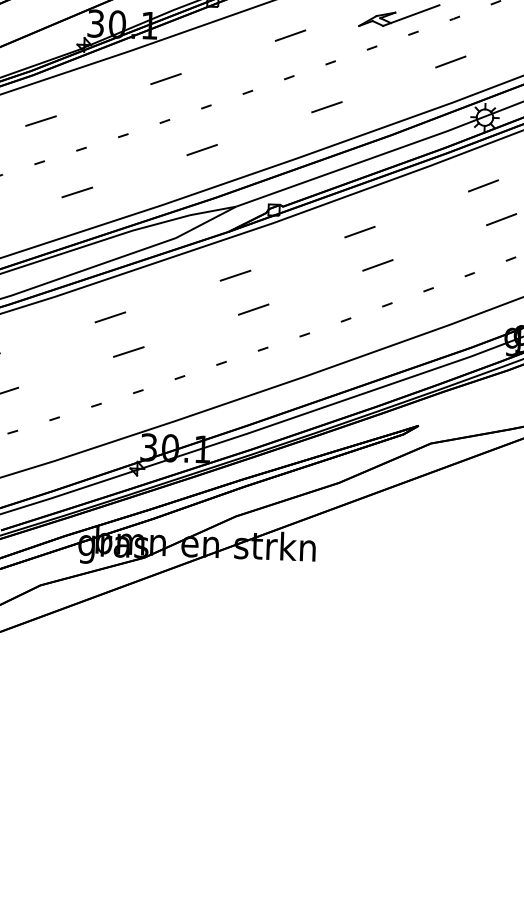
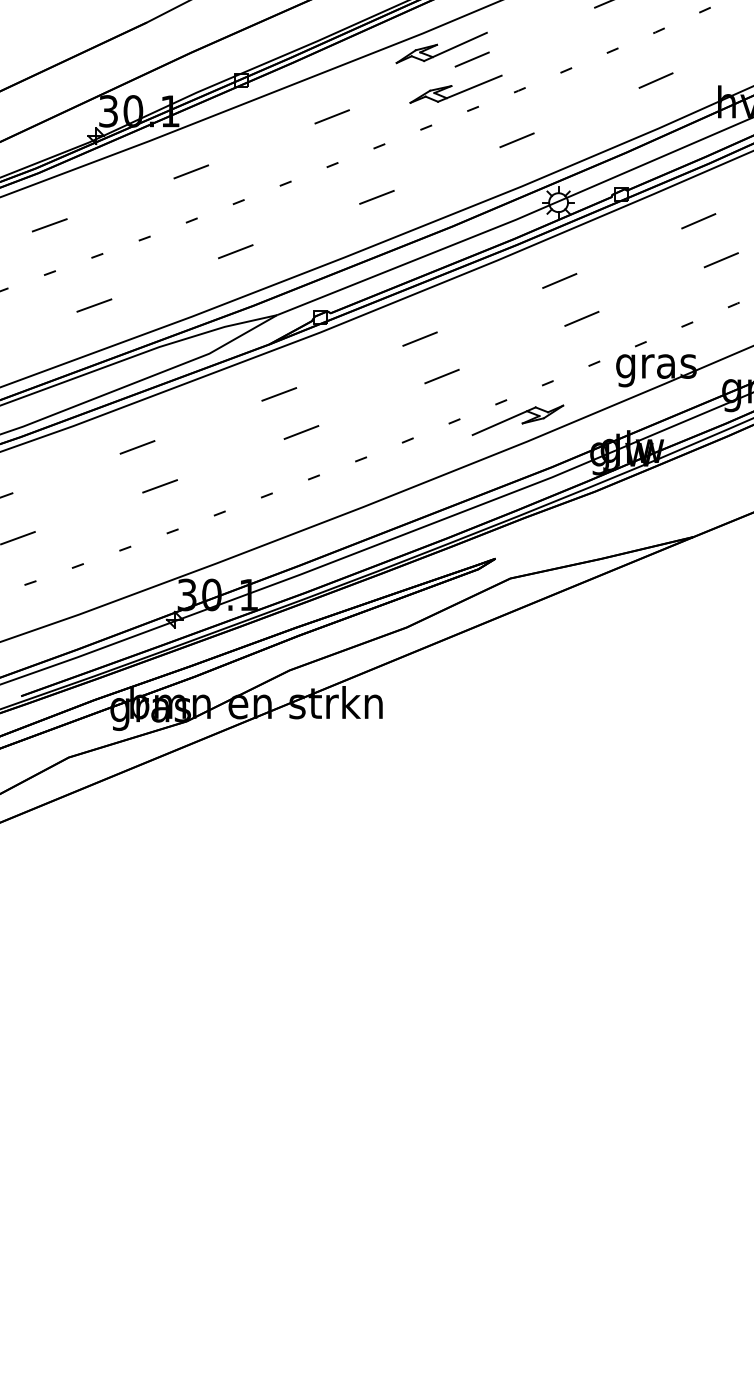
part: (442, 306) -> (517, 420), added

